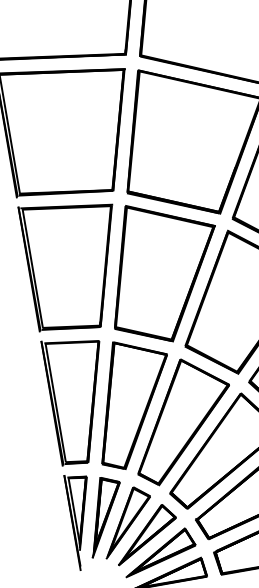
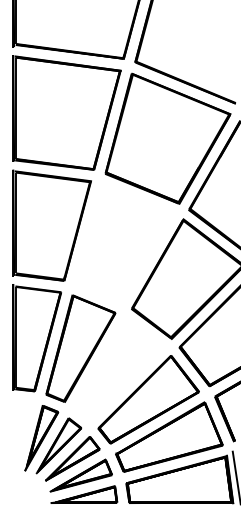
part: (163, 271) -> (124, 243), removed
part: (181, 420) -> (118, 369), removed
part: (83, 520) -> (22, 438), removed

